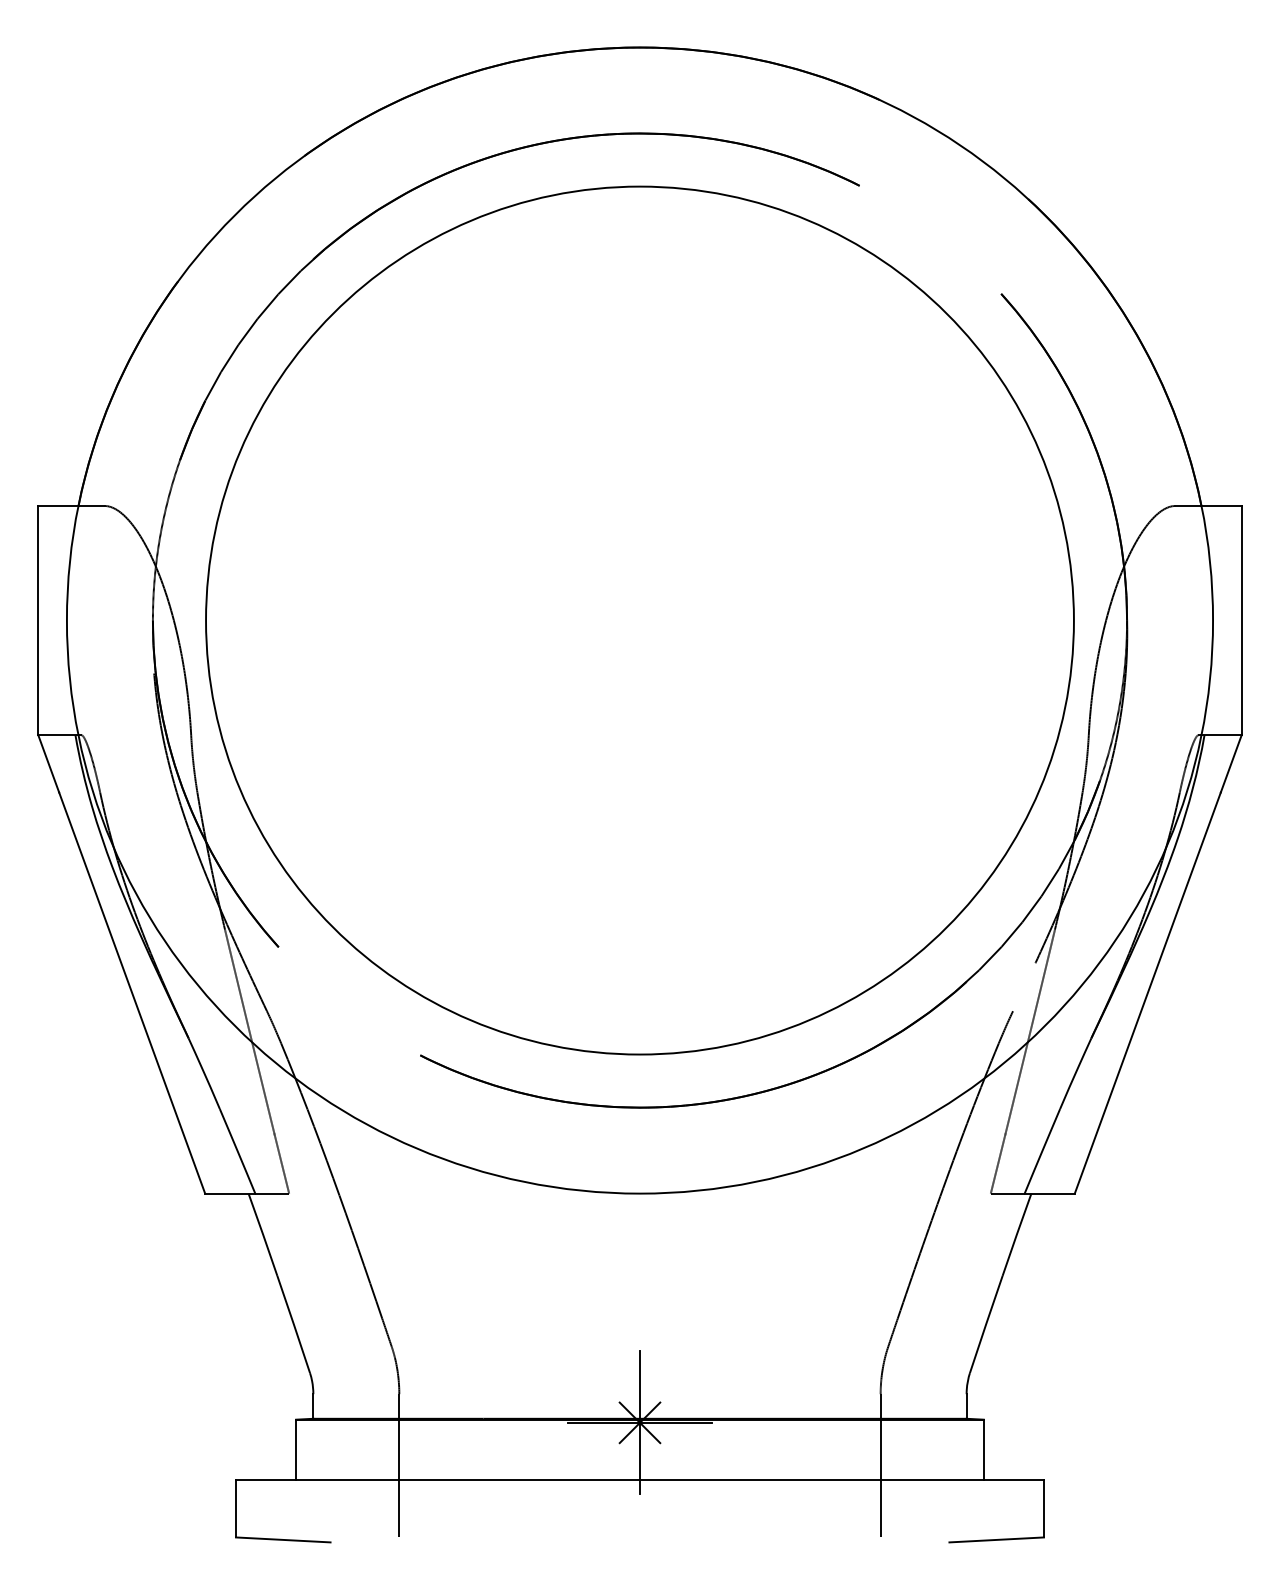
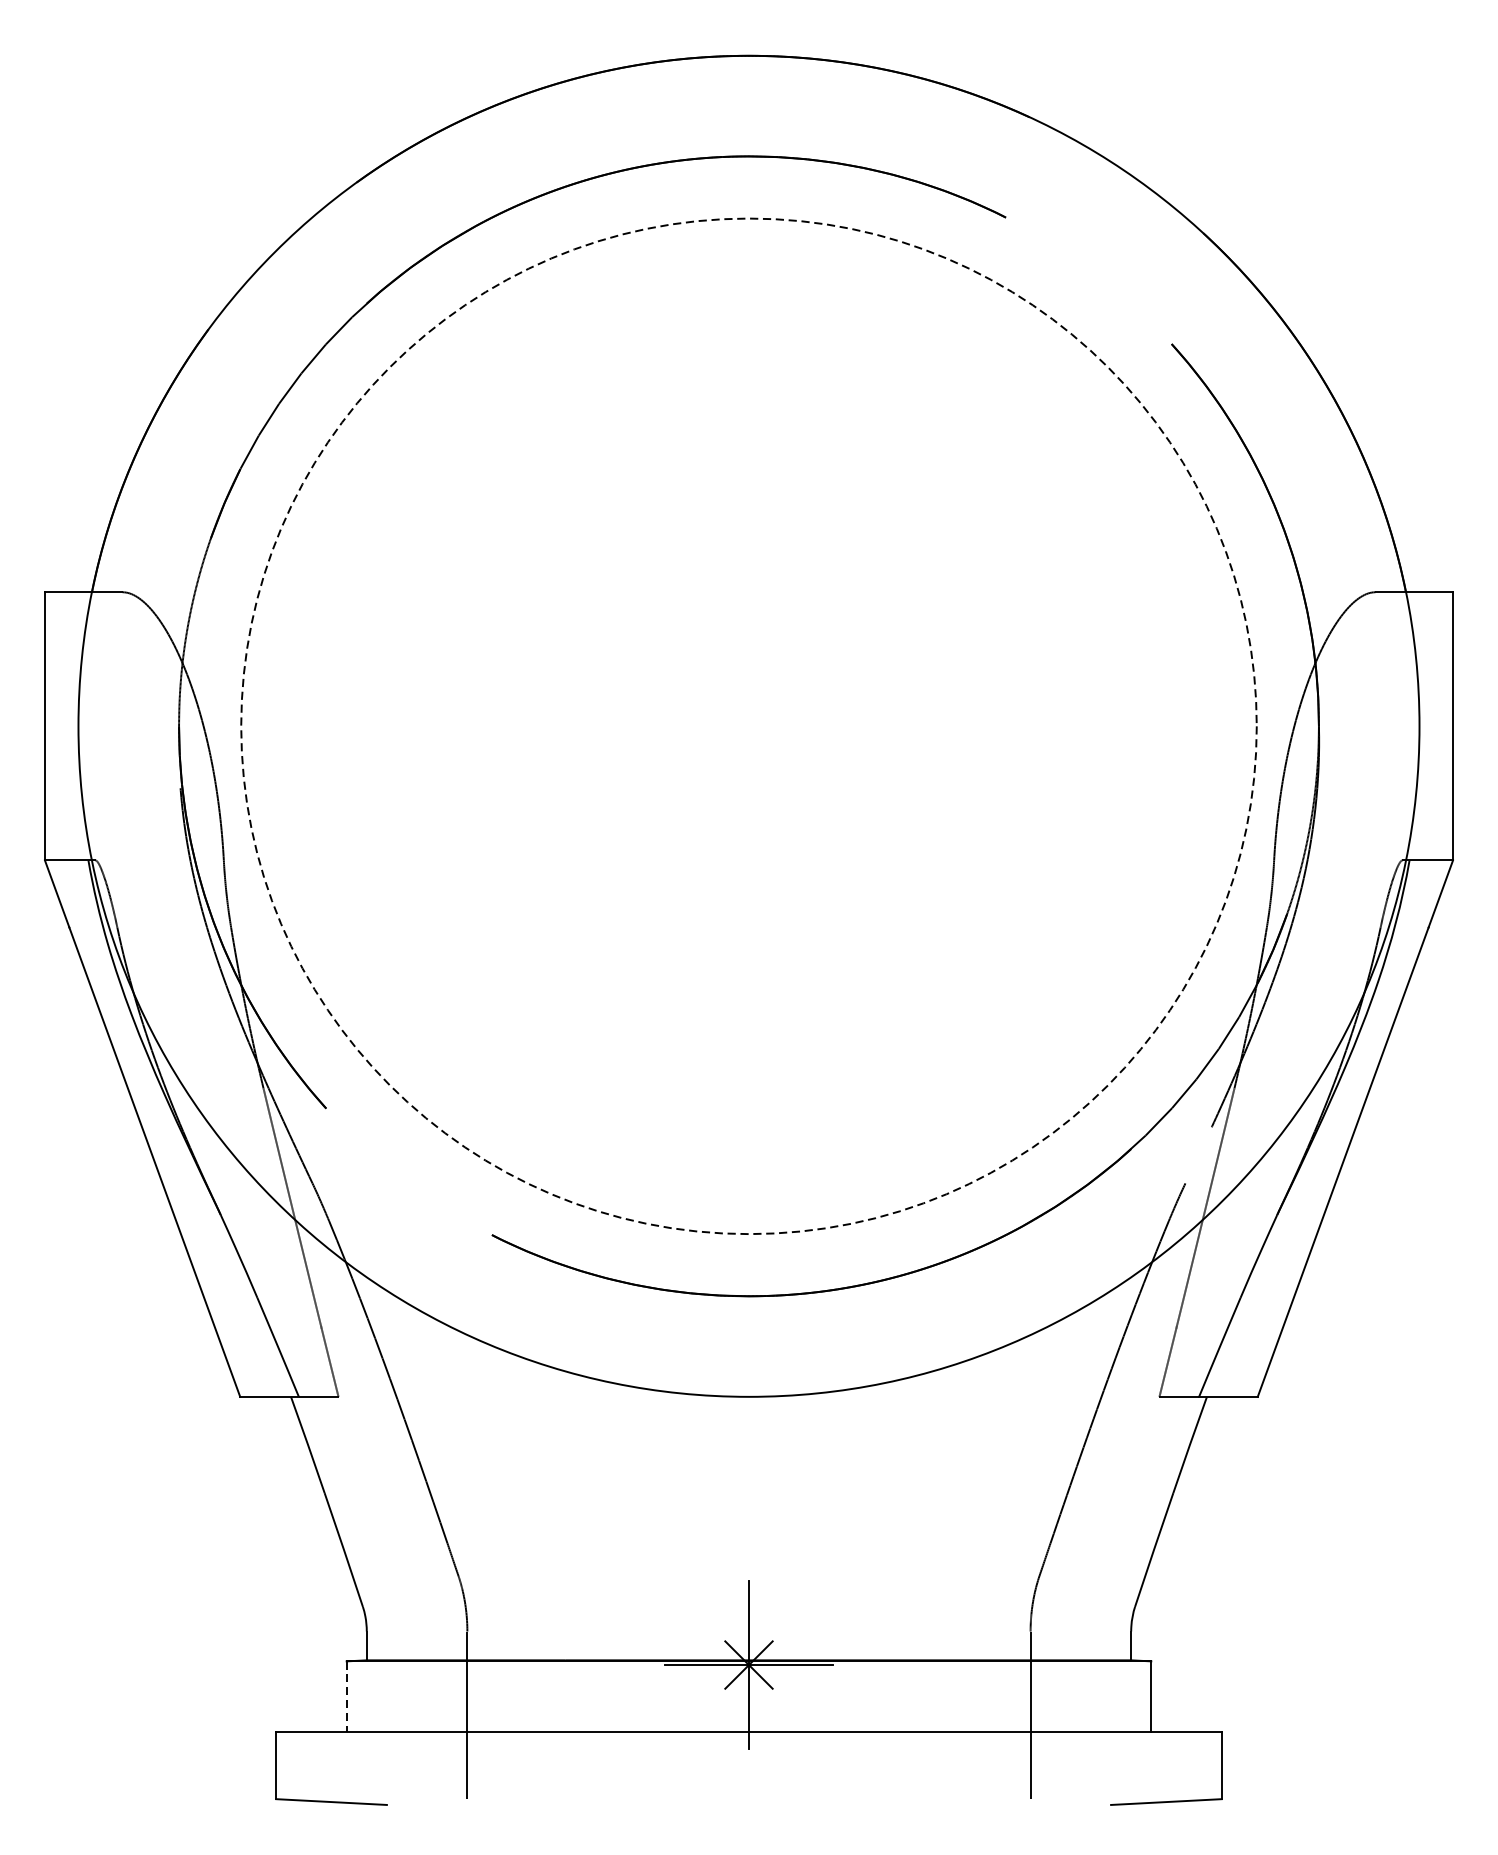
circle: (639, 620) -> (748, 726), solid -> dashed
line: (296, 1450) -> (347, 1697), solid -> dashed

